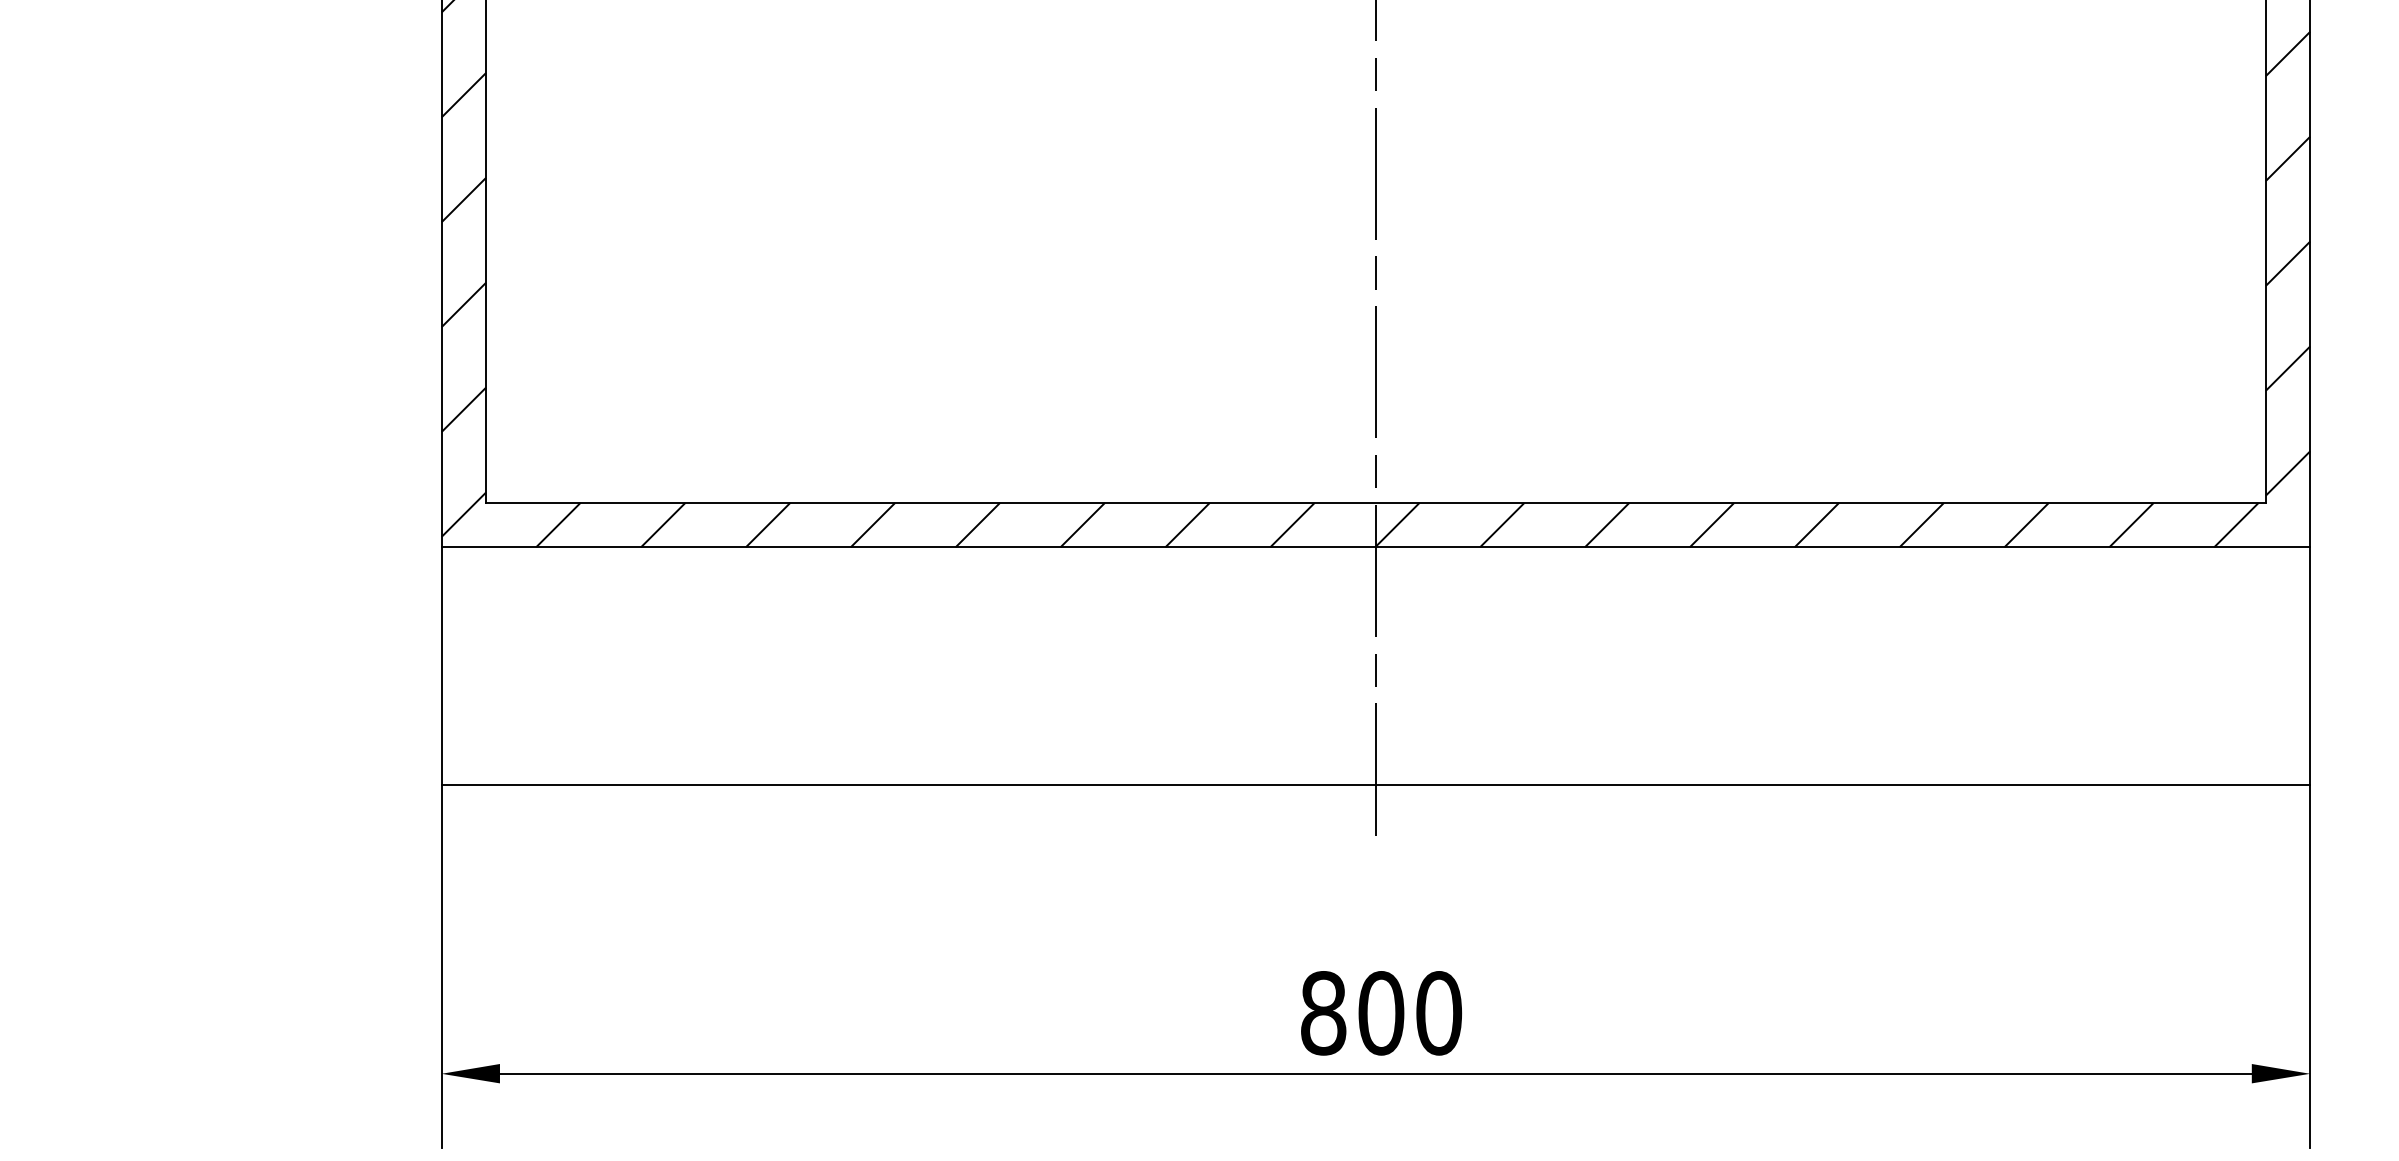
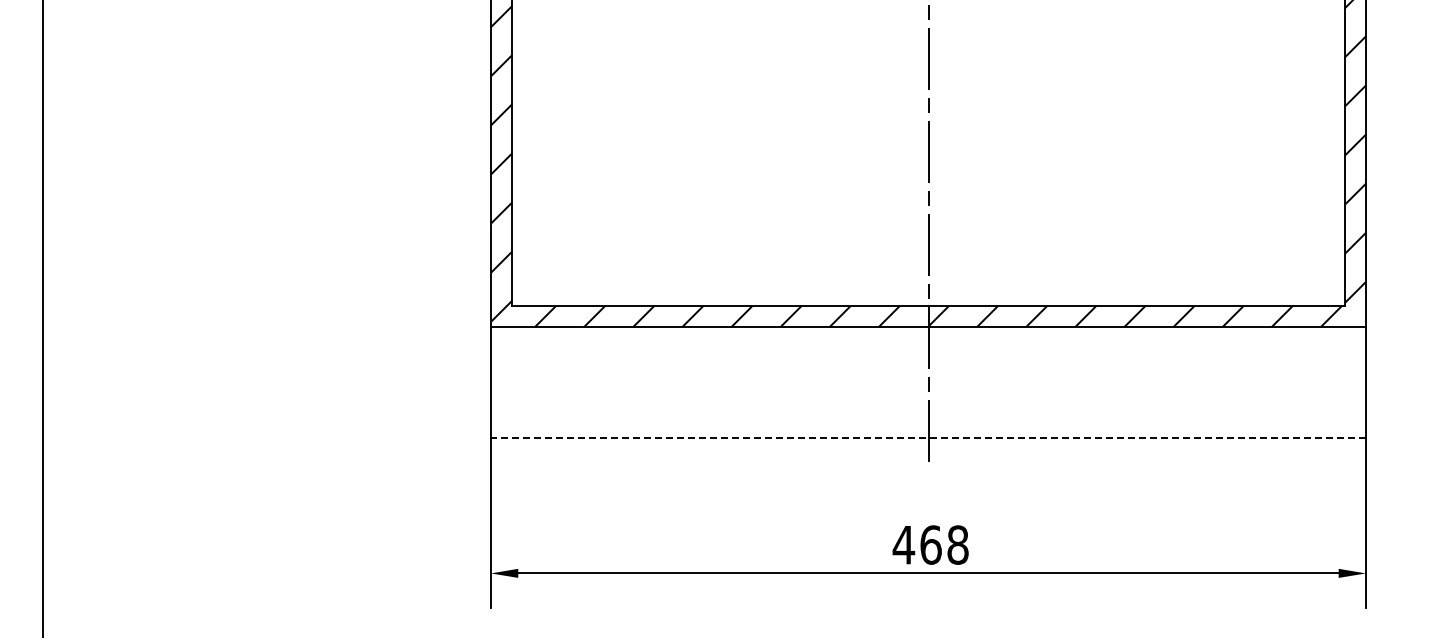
line: (1375, 783) -> (928, 437), solid -> dashed
text: (1380, 1012) -> (930, 544), 800 -> 468

